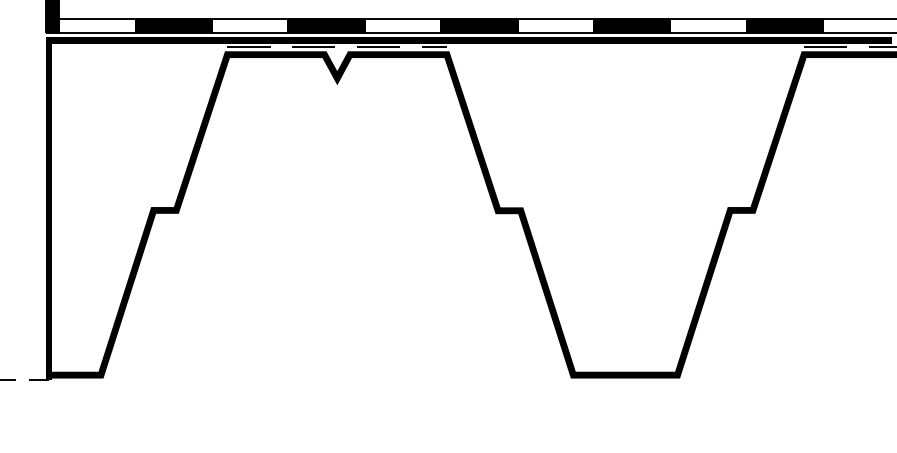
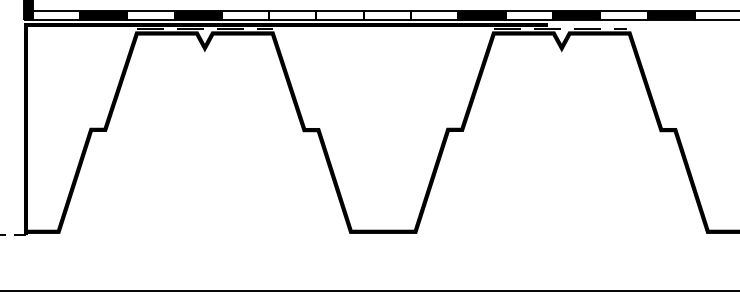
fill: (478, 25) -> (292, 15), removed
fill: (632, 25) -> (387, 15), removed

